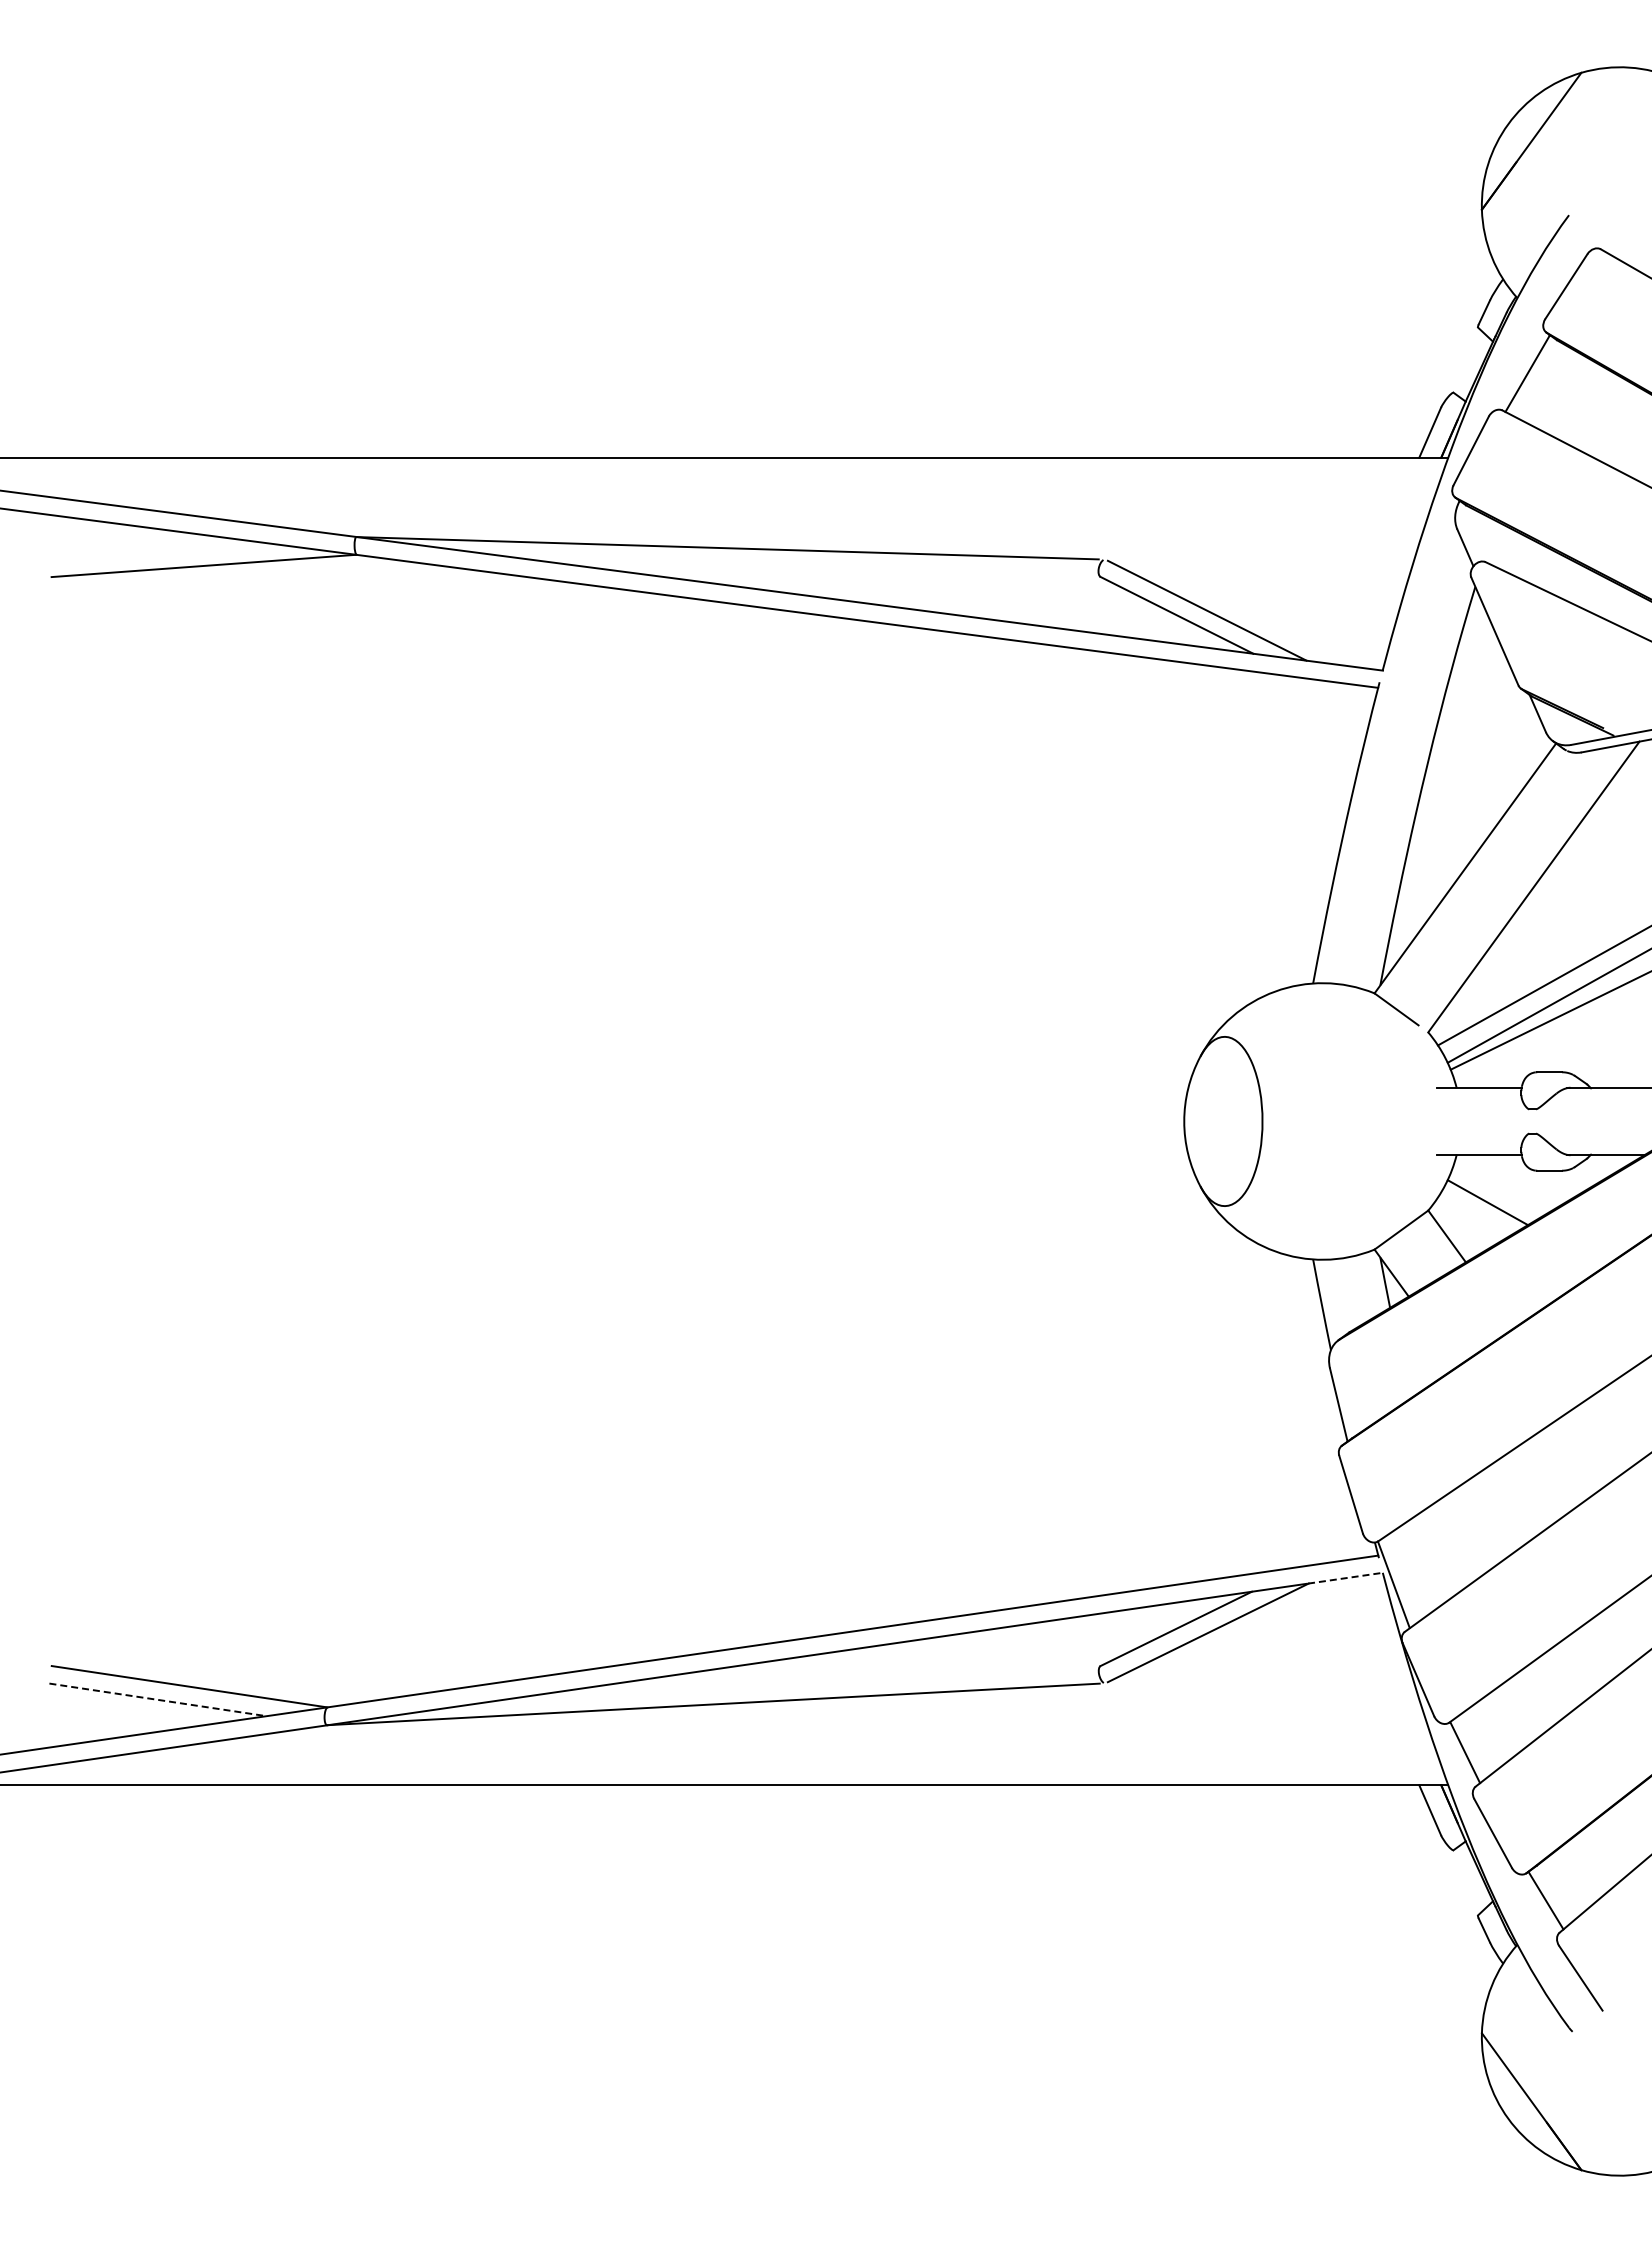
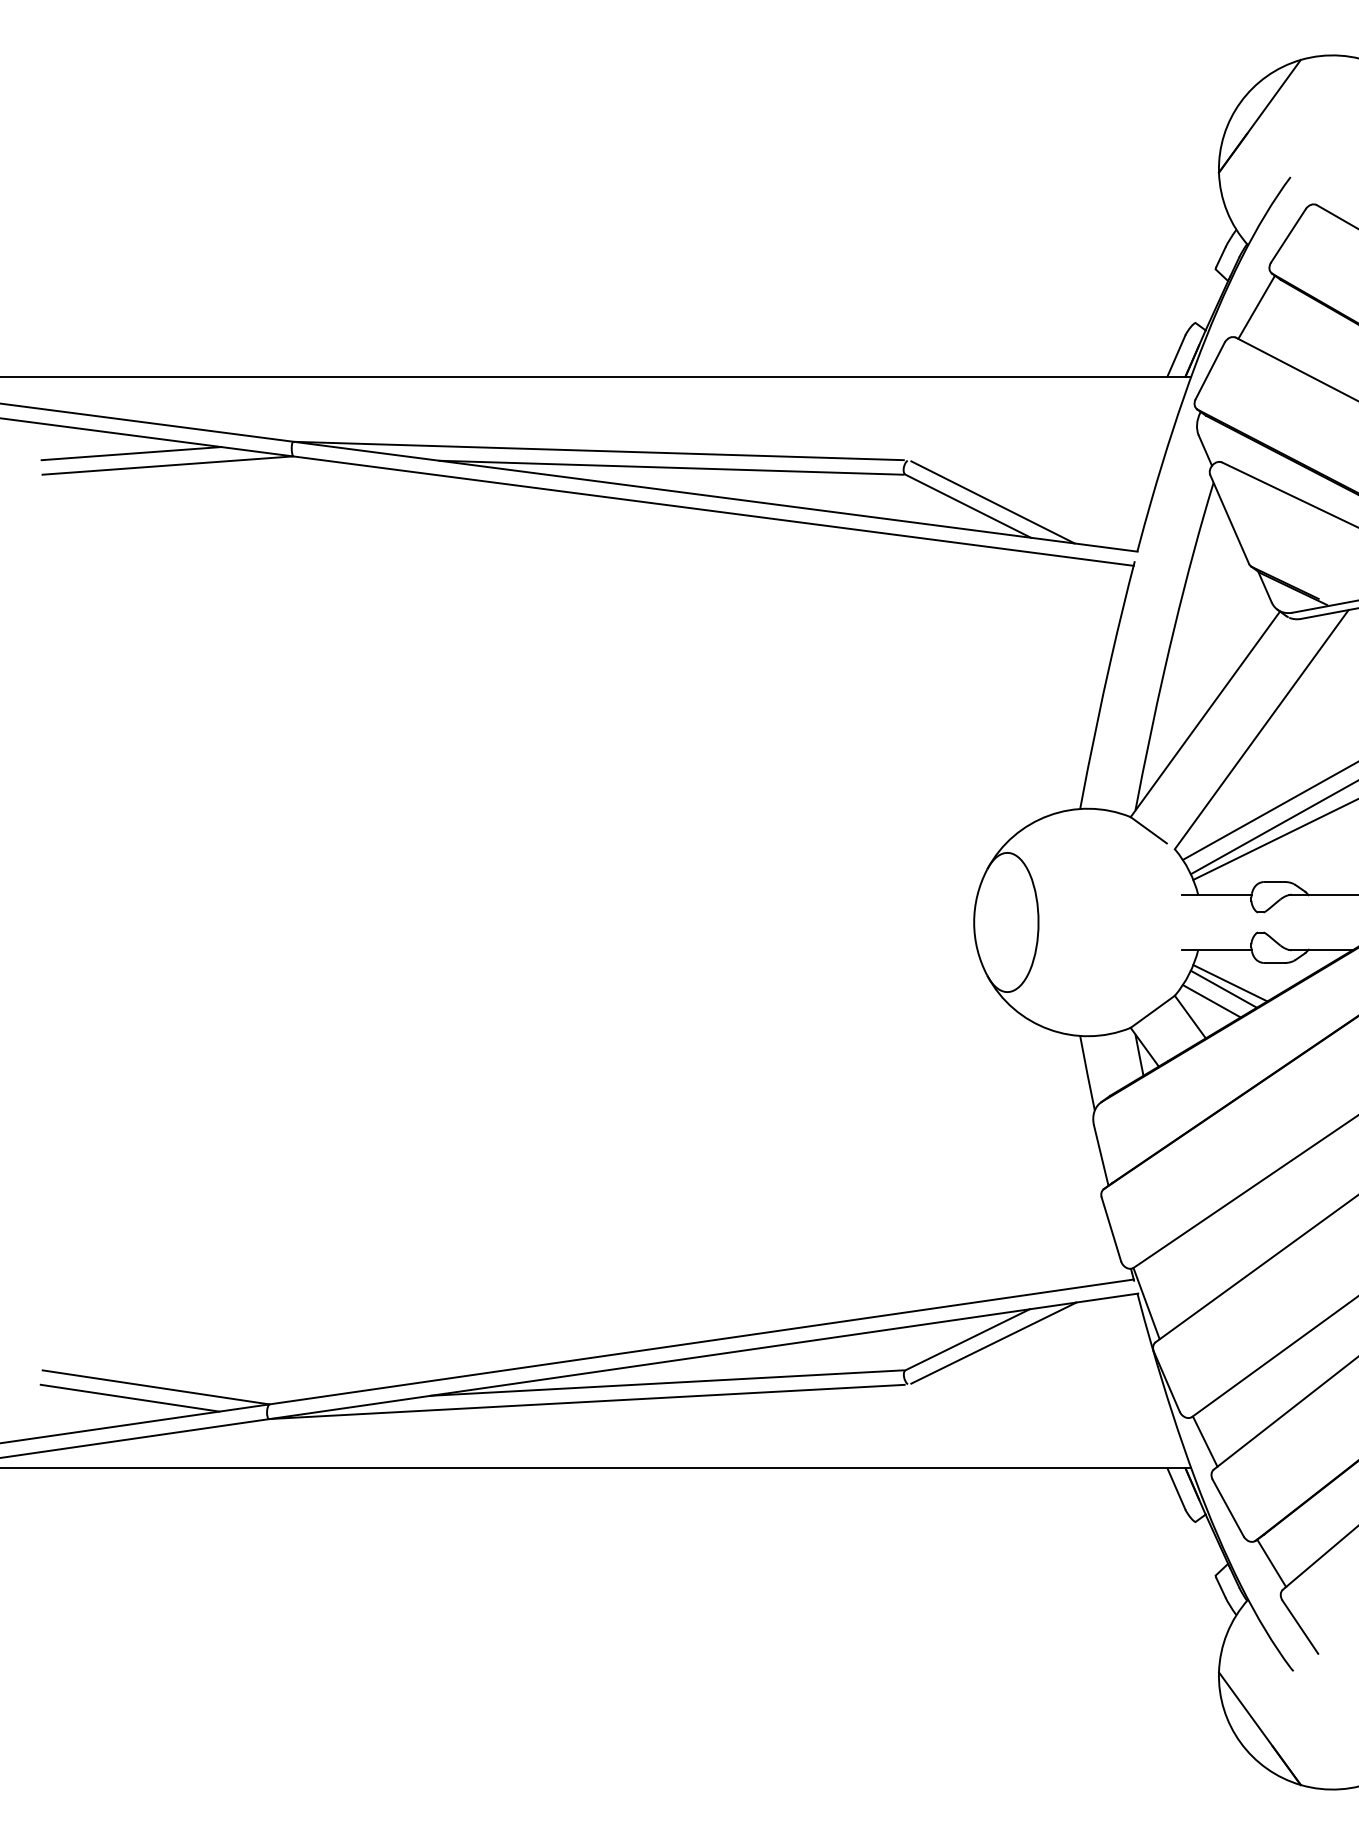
line: (159, 551) -> (131, 453), added
line: (816, 568) -> (671, 467), added
line: (1495, 1195) -> (1230, 983), added
line: (1473, 1216) -> (1212, 1000), added
line: (1346, 1578) -> (1107, 1298), dashed -> solid
line: (810, 1680) -> (666, 1382), added
line: (158, 1699) -> (130, 1397), dashed -> solid

